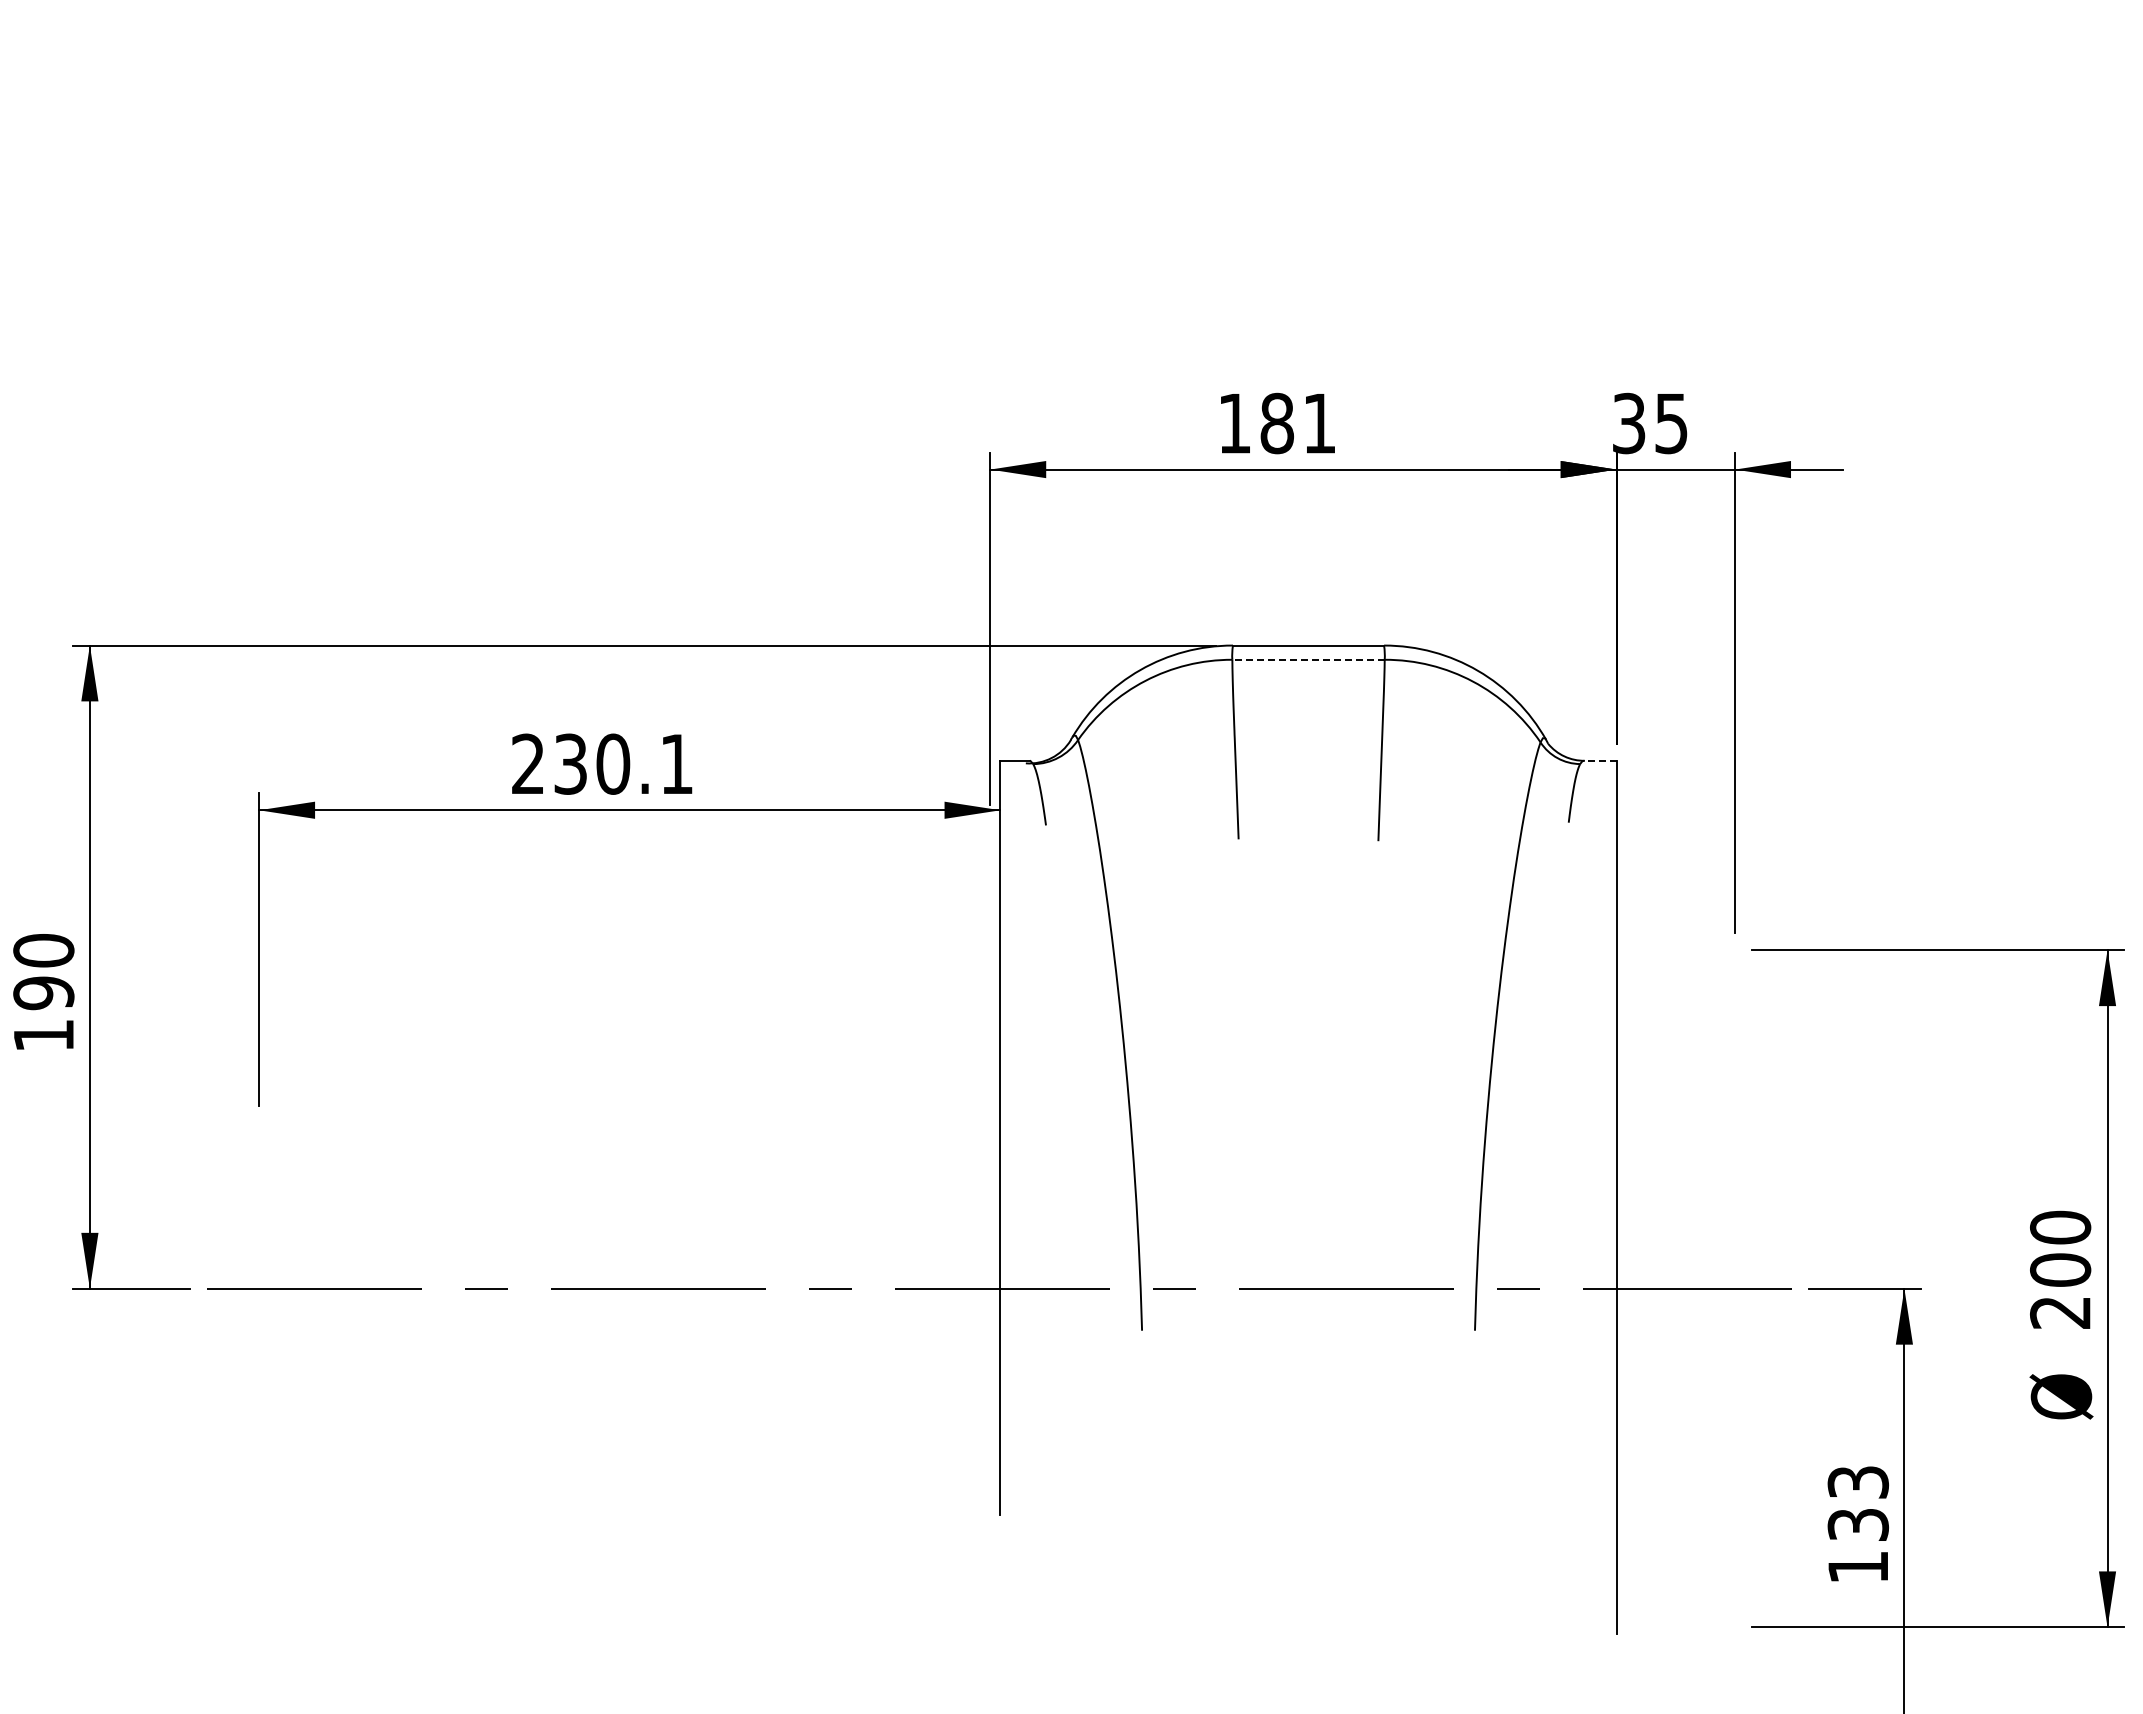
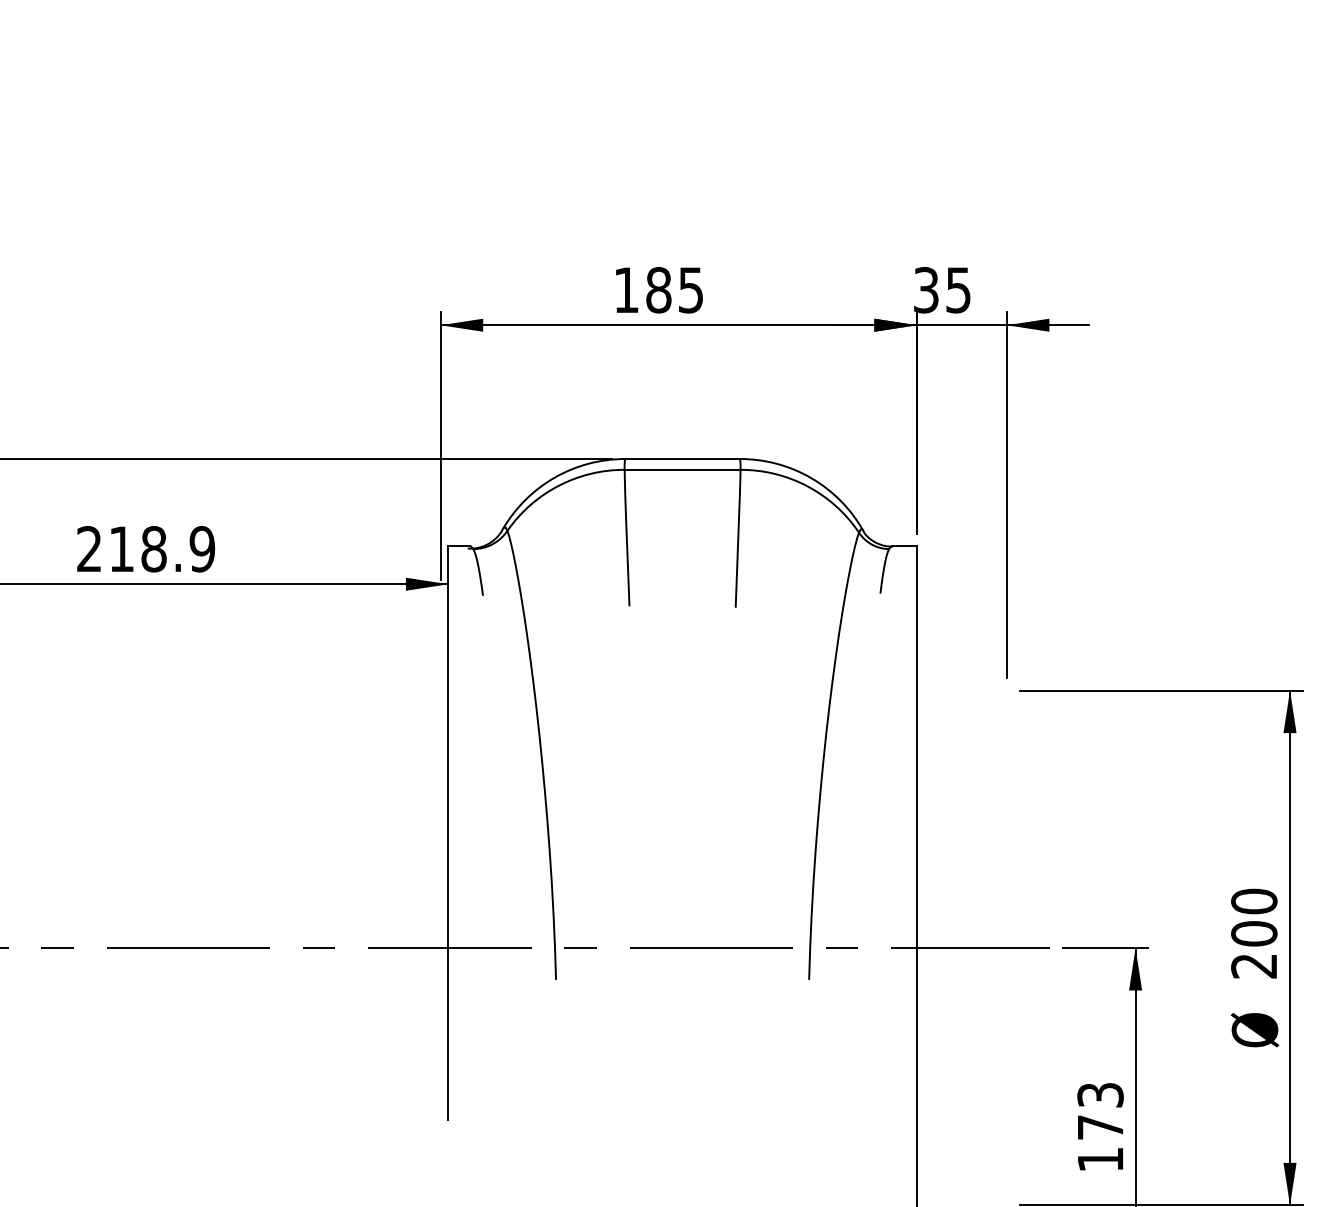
text: (1319, 424) -> (690, 290), 181 -> 185
line: (1308, 659) -> (682, 469), dashed -> solid
line: (1599, 760) -> (903, 546), dashed -> solid
text: (623, 763) -> (161, 548), 230.1 -> 218.9
text: (1857, 1524) -> (1099, 1127), 133 -> 173

